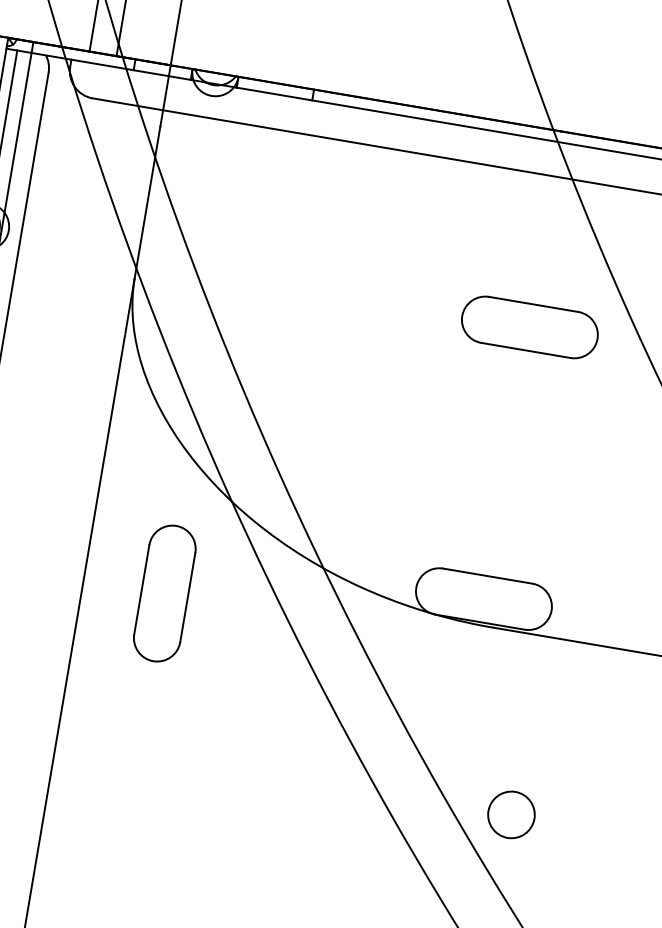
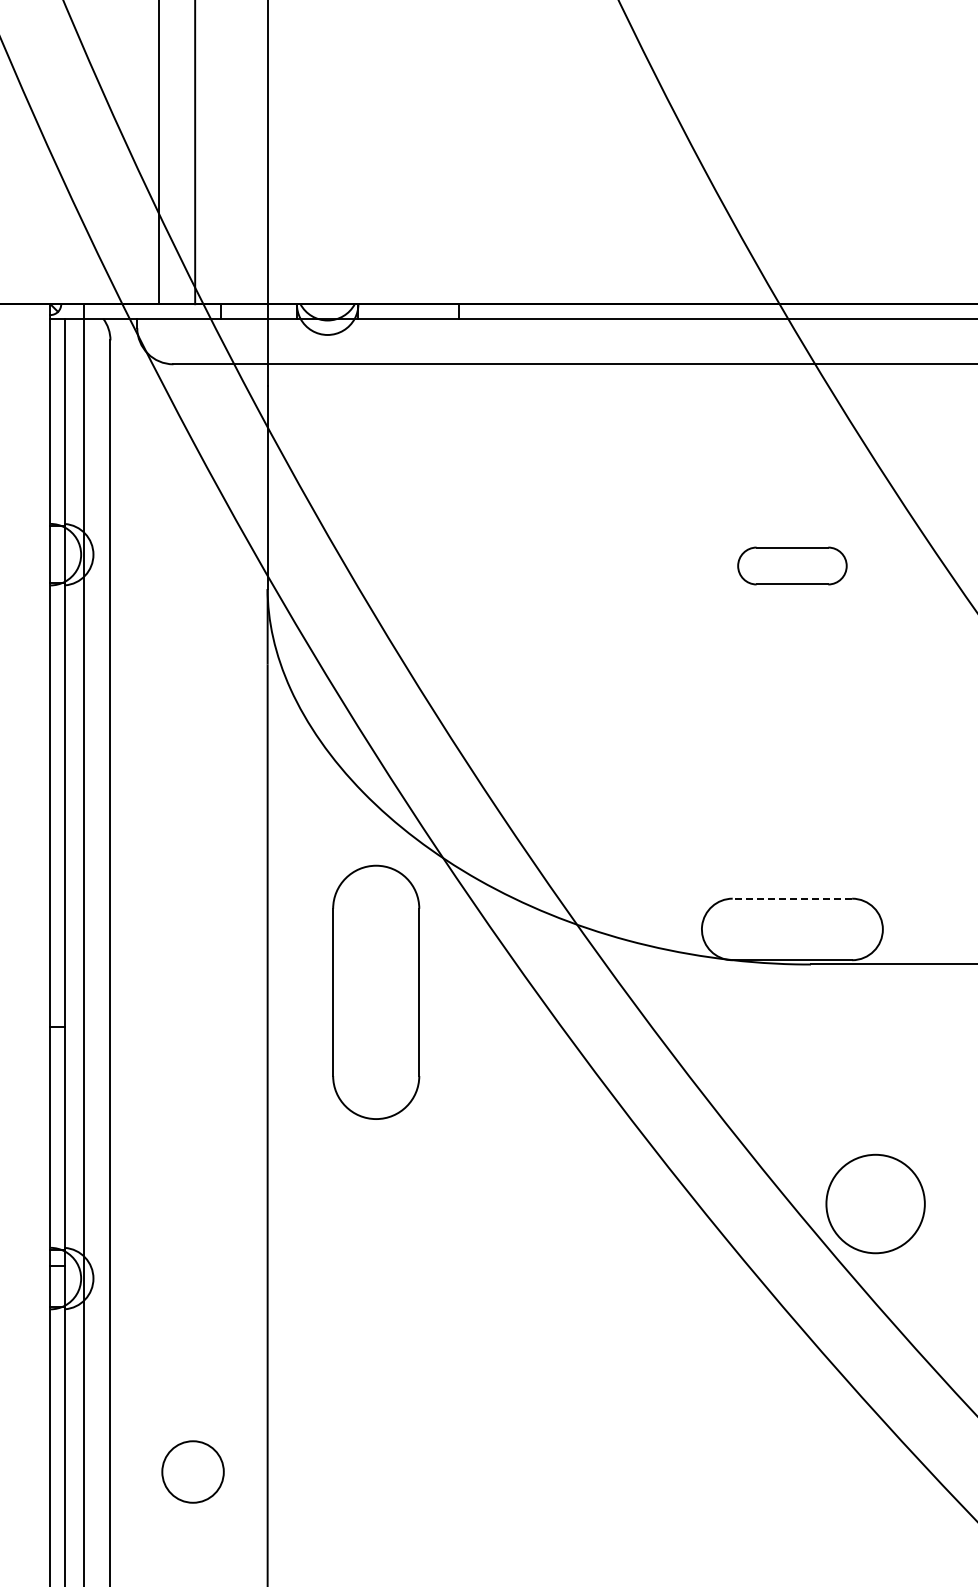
part: (530, 327) -> (792, 565), size x0.6
line: (487, 576) -> (792, 898), solid -> dashed
part: (164, 593) -> (375, 992), size x1.4
circle: (511, 814) -> (875, 1203), size x1.6

